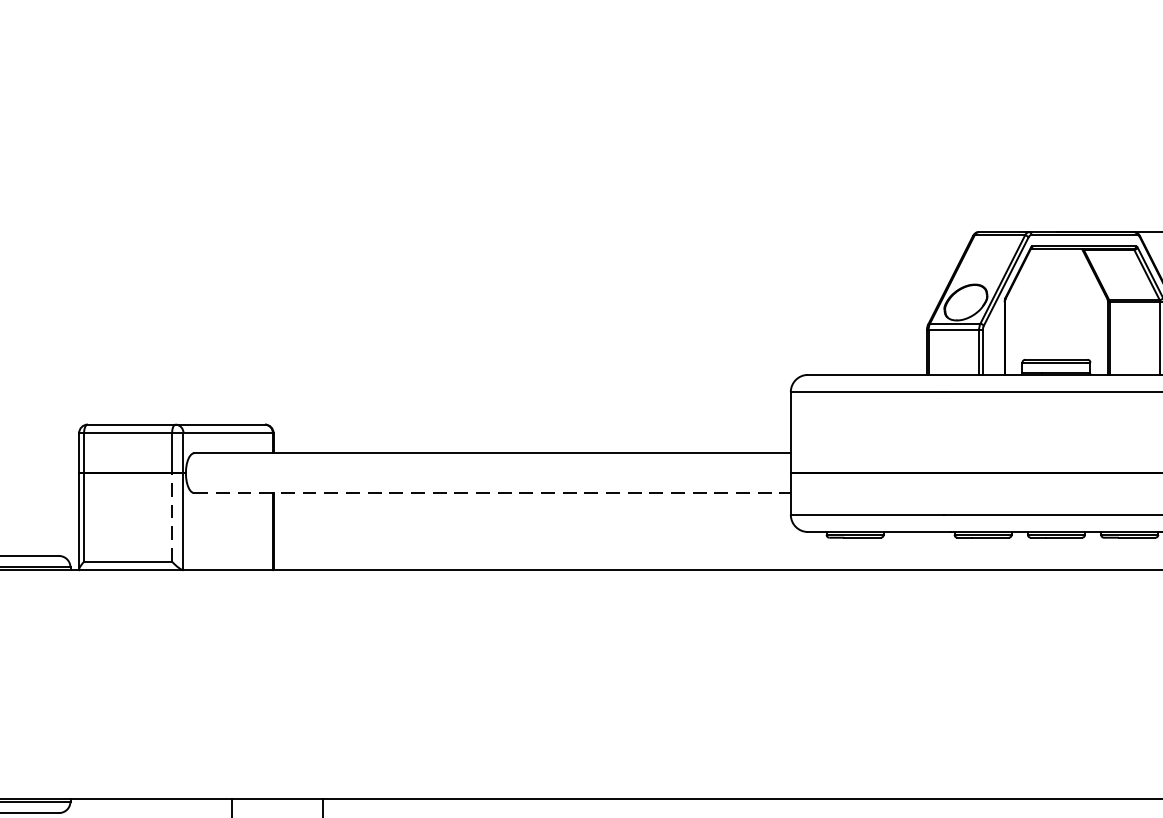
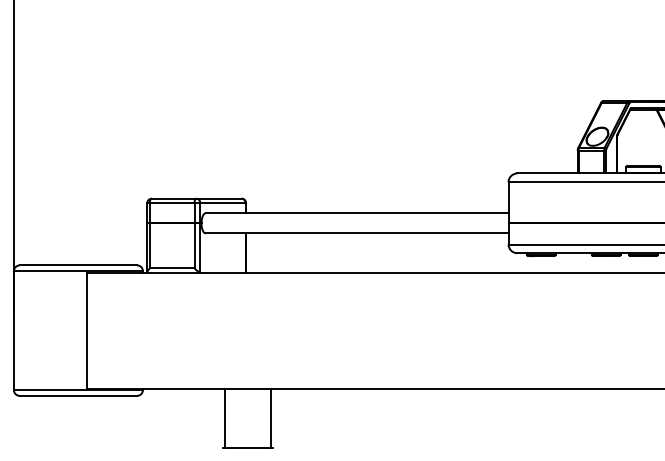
line: (493, 493) -> (357, 233), dashed -> solid
line: (172, 516) -> (194, 245), dashed -> solid

